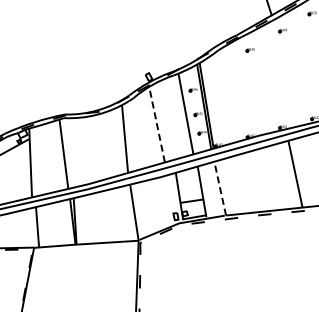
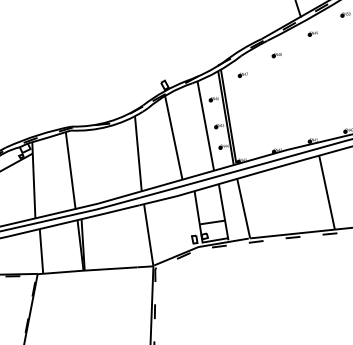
part: (218, 67) -> (241, 74), added
line: (157, 124) -> (174, 137), dashed -> solid
line: (220, 188) -> (244, 208), dashed -> solid

